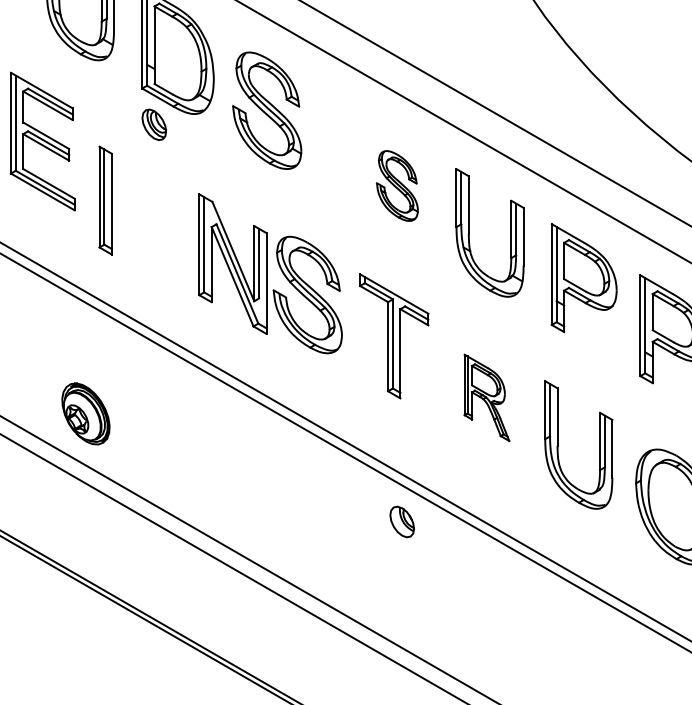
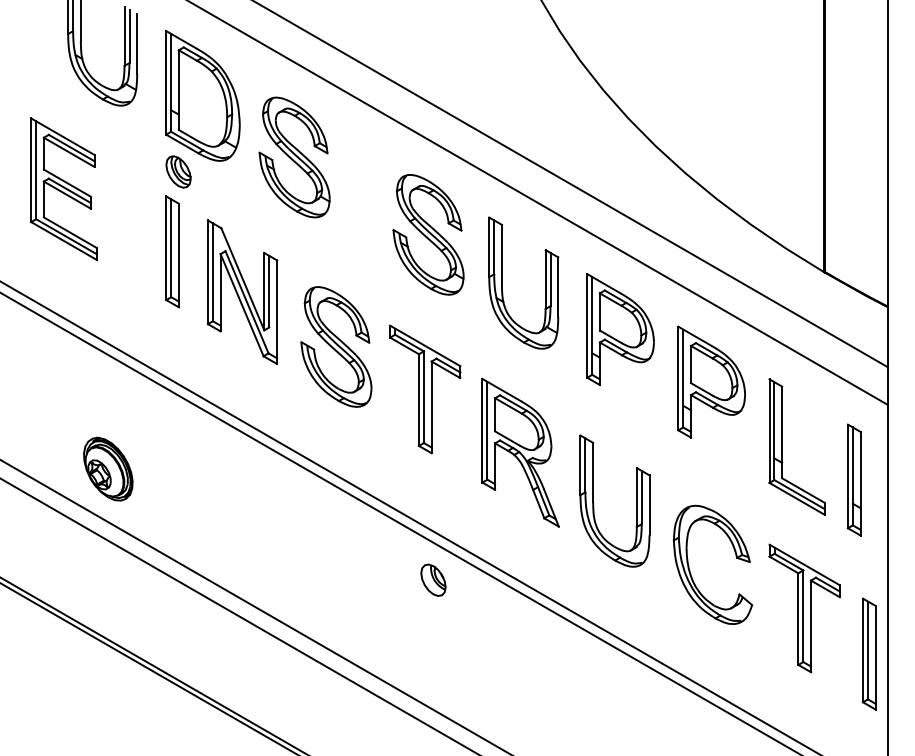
part: (397, 185) -> (428, 234), size x1.67
part: (105, 200) -> (172, 251), moved
part: (232, 263) -> (241, 291), moved
part: (486, 397) -> (520, 452), size x1.67

